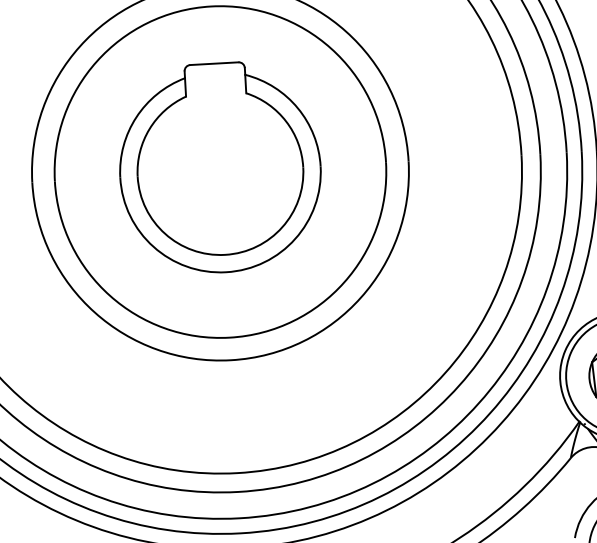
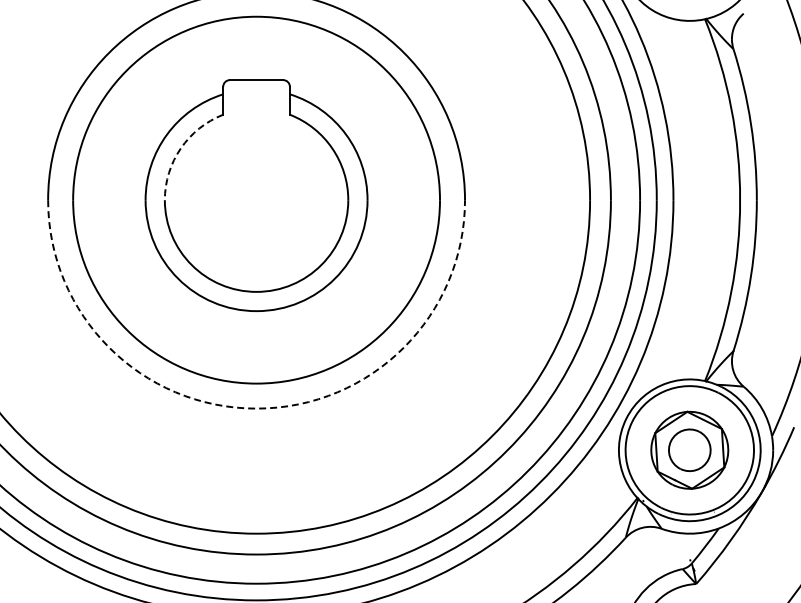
arc: (149, 129) -> (180, 148), solid -> dashed
arc: (230, 360) -> (256, 408), solid -> dashed

